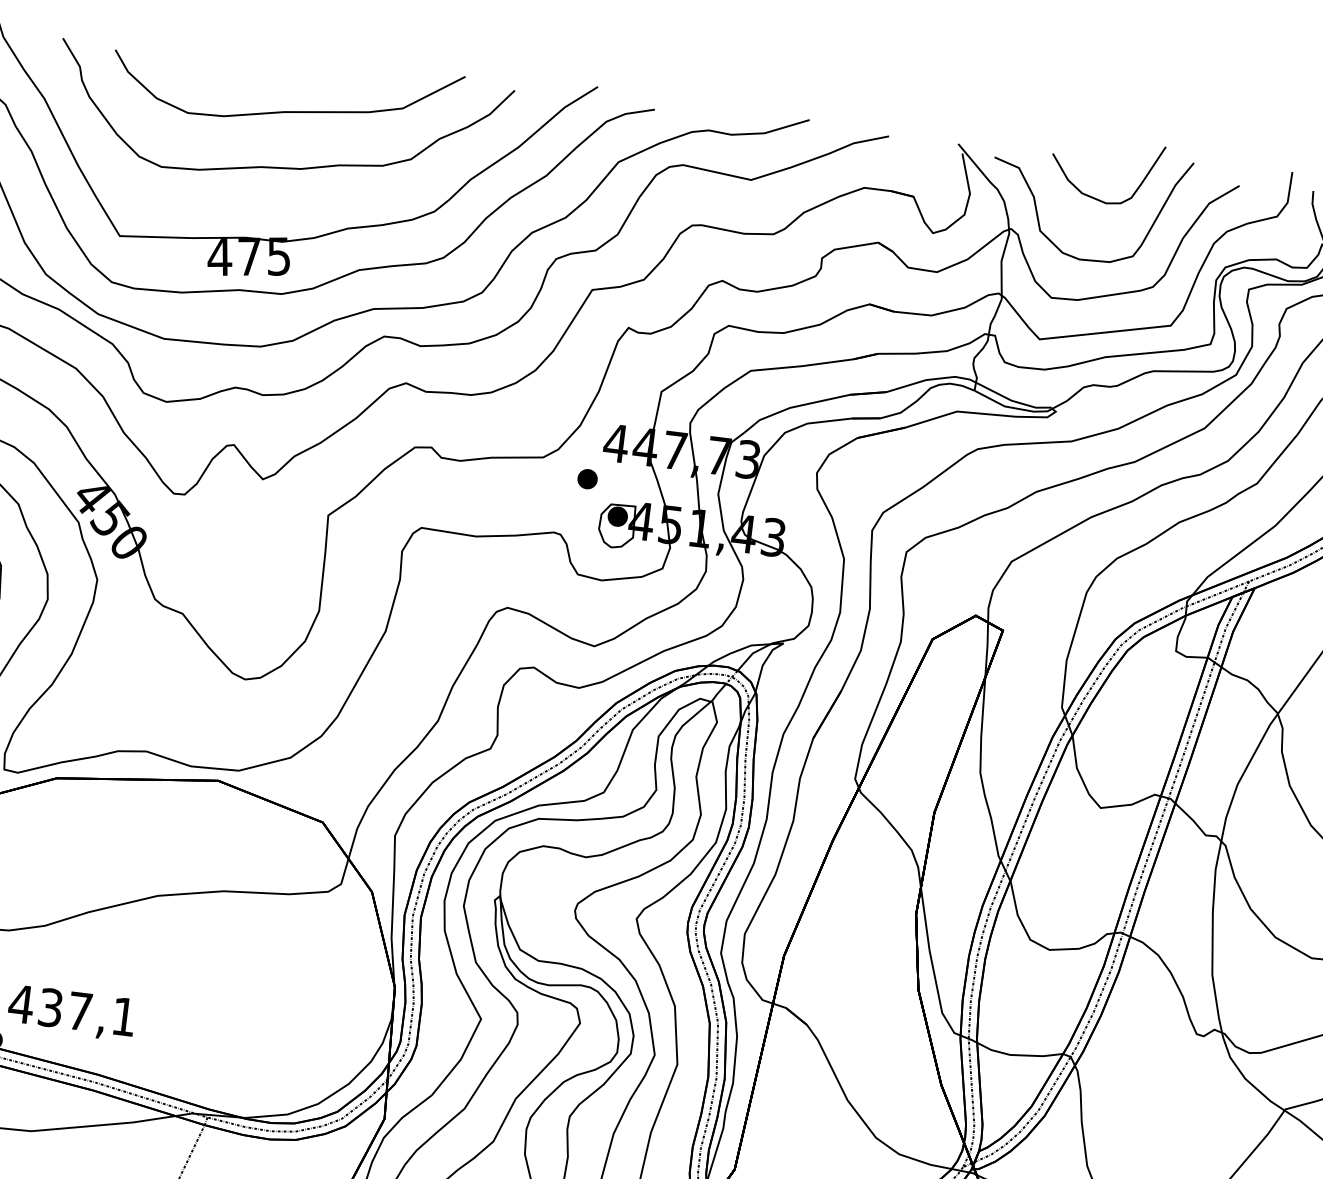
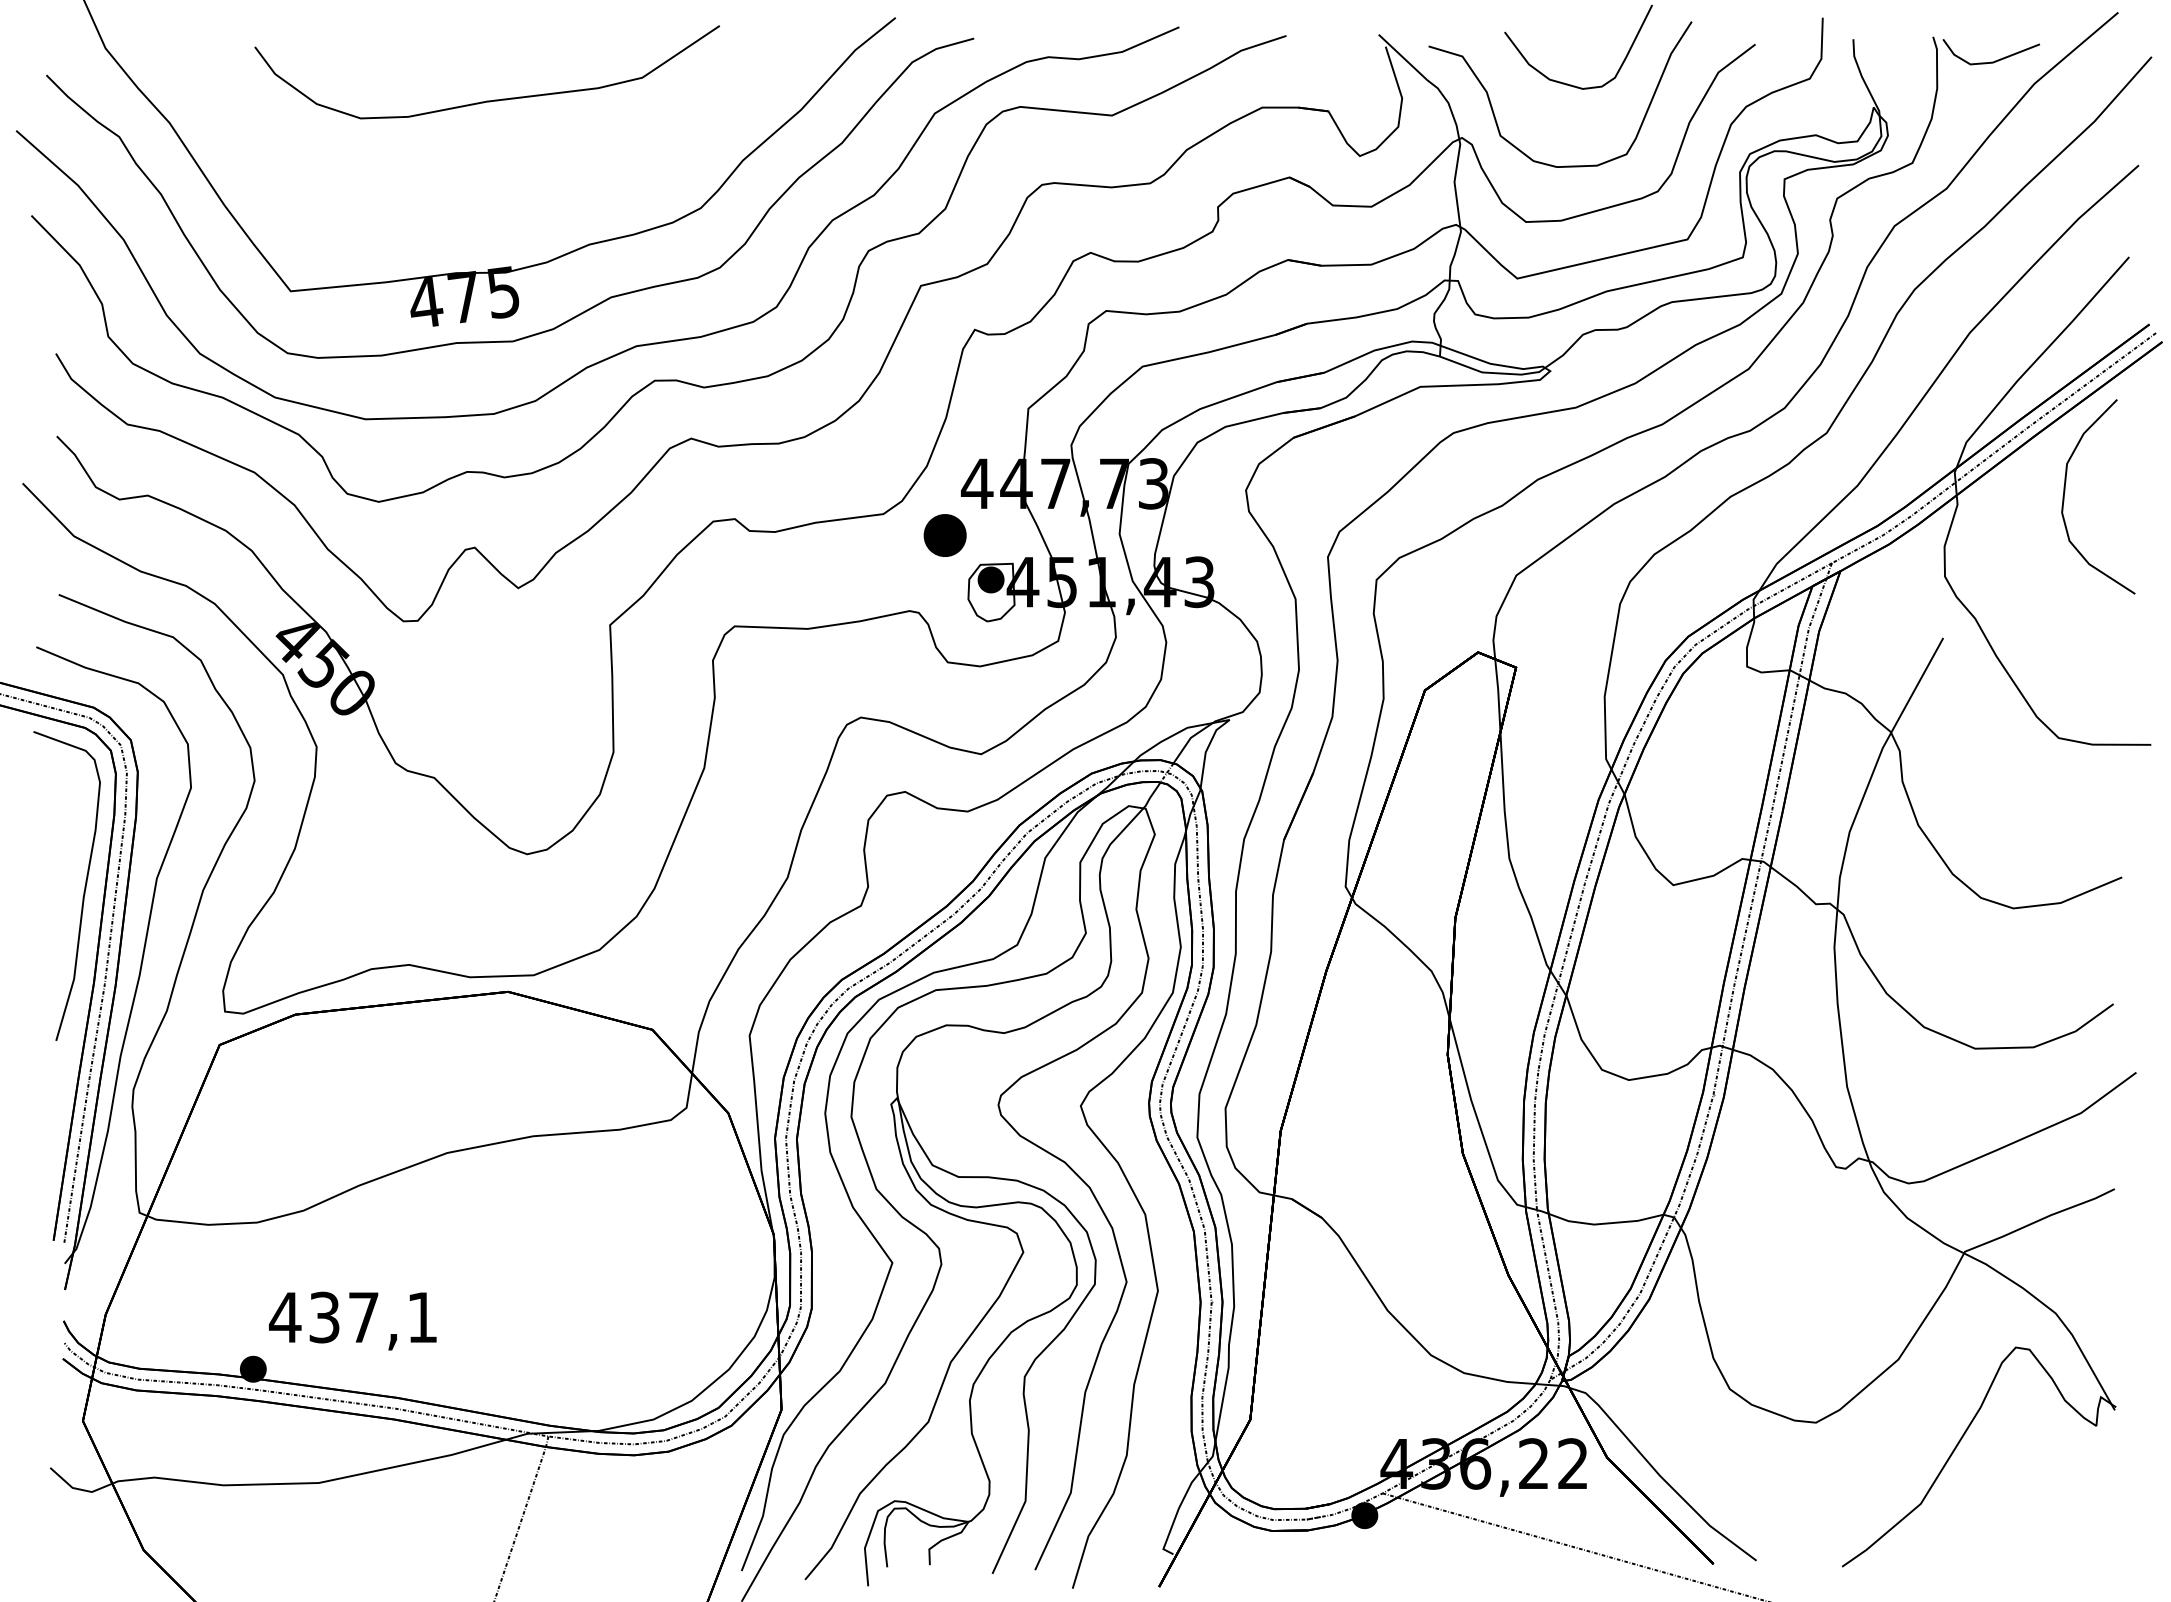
part: (280, 167) -> (491, 174), removed
part: (587, 479) -> (945, 535), size x1.6

